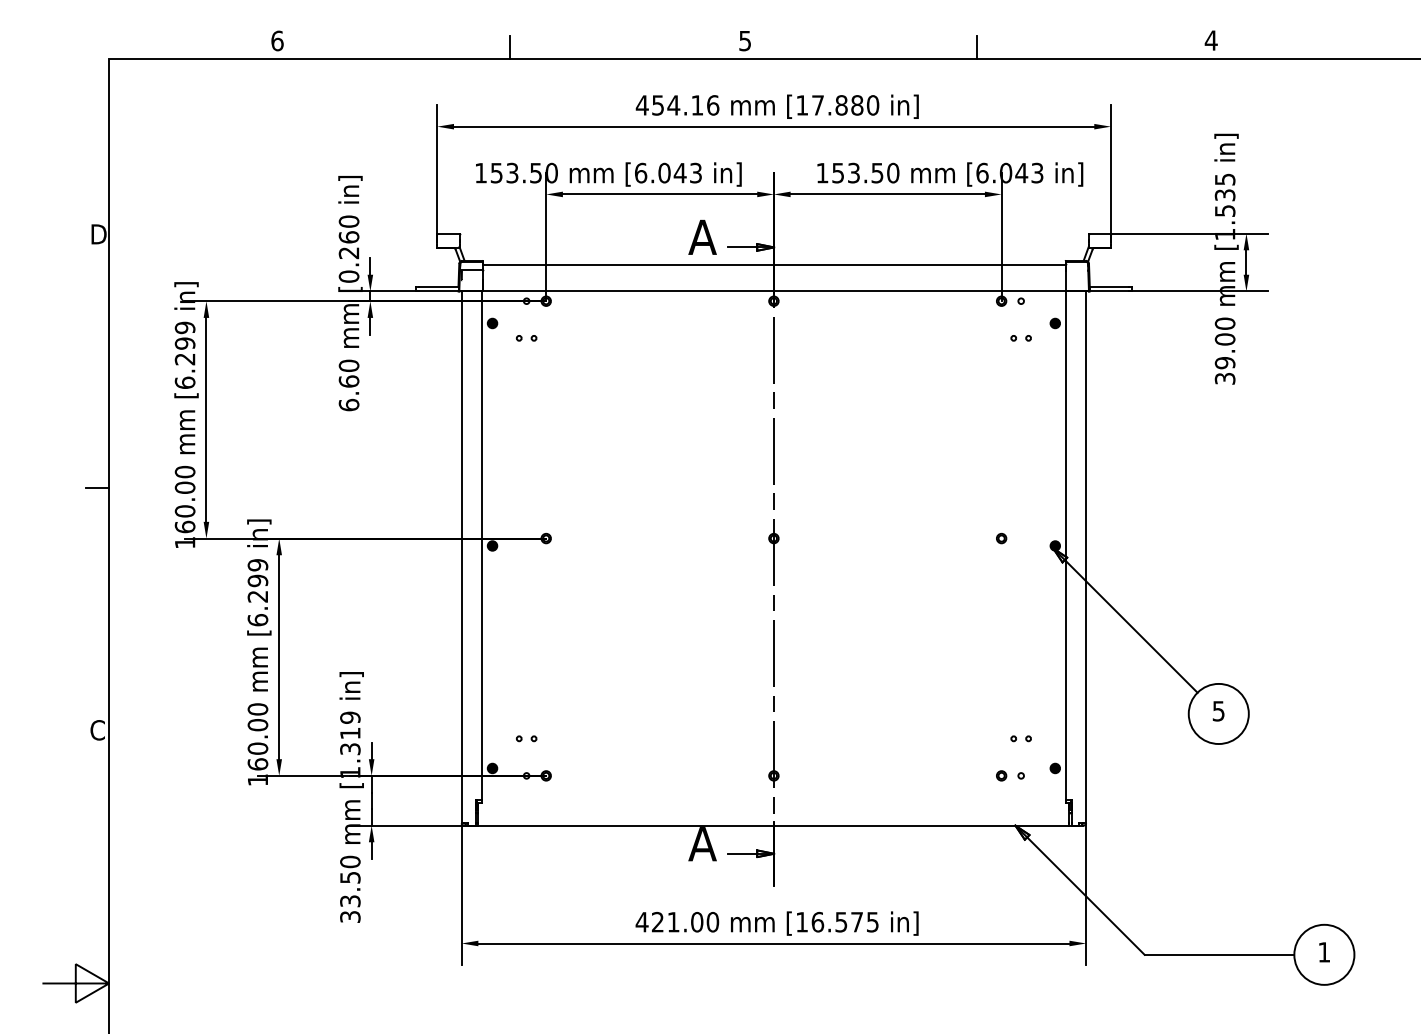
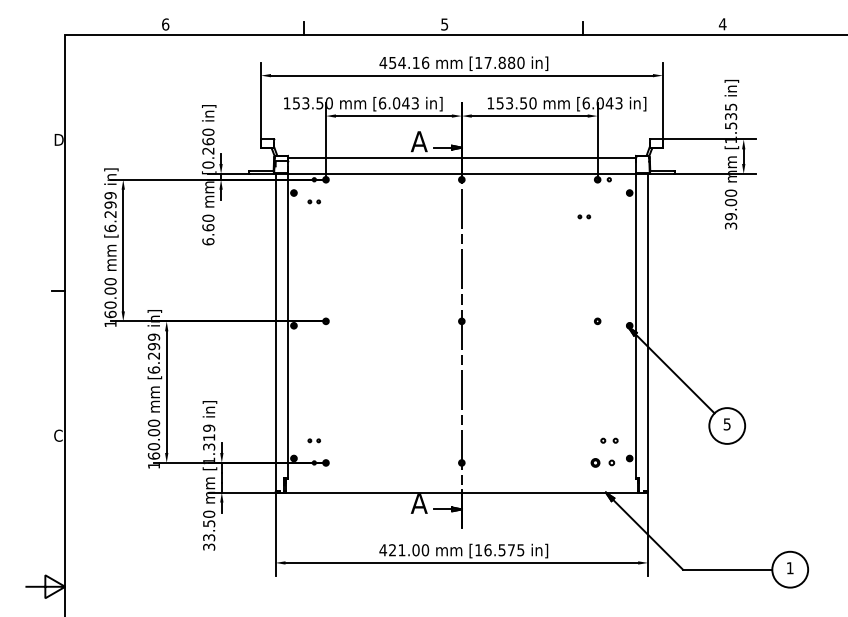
part: (1021, 337) -> (584, 216), moved
part: (1019, 738) -> (608, 440), size x1.4
part: (1009, 775) -> (602, 462), size x1.4

